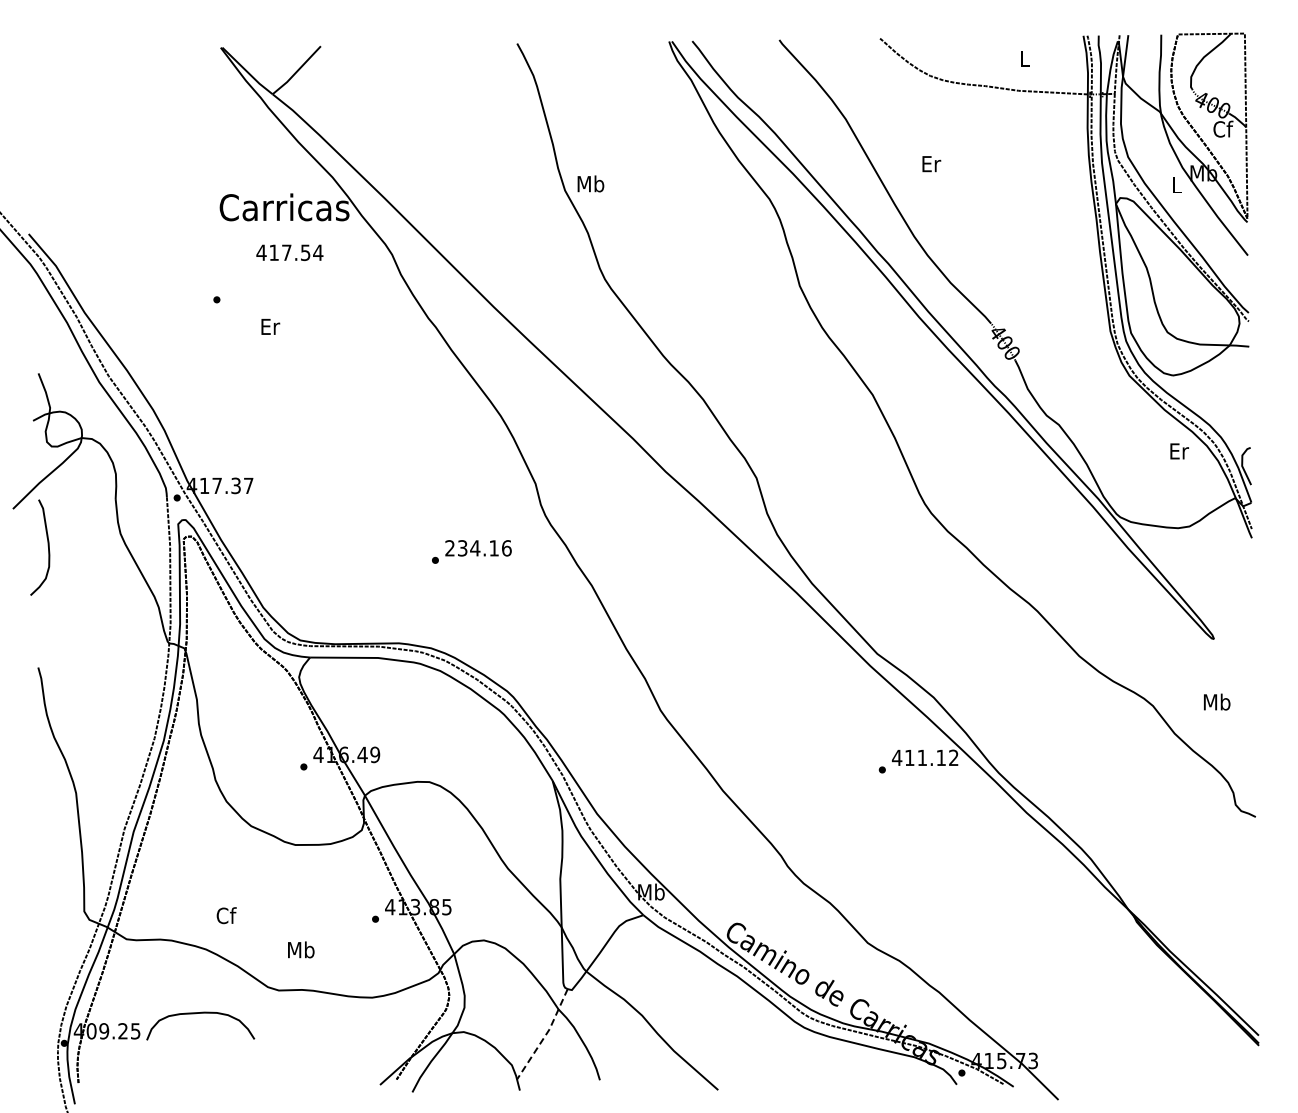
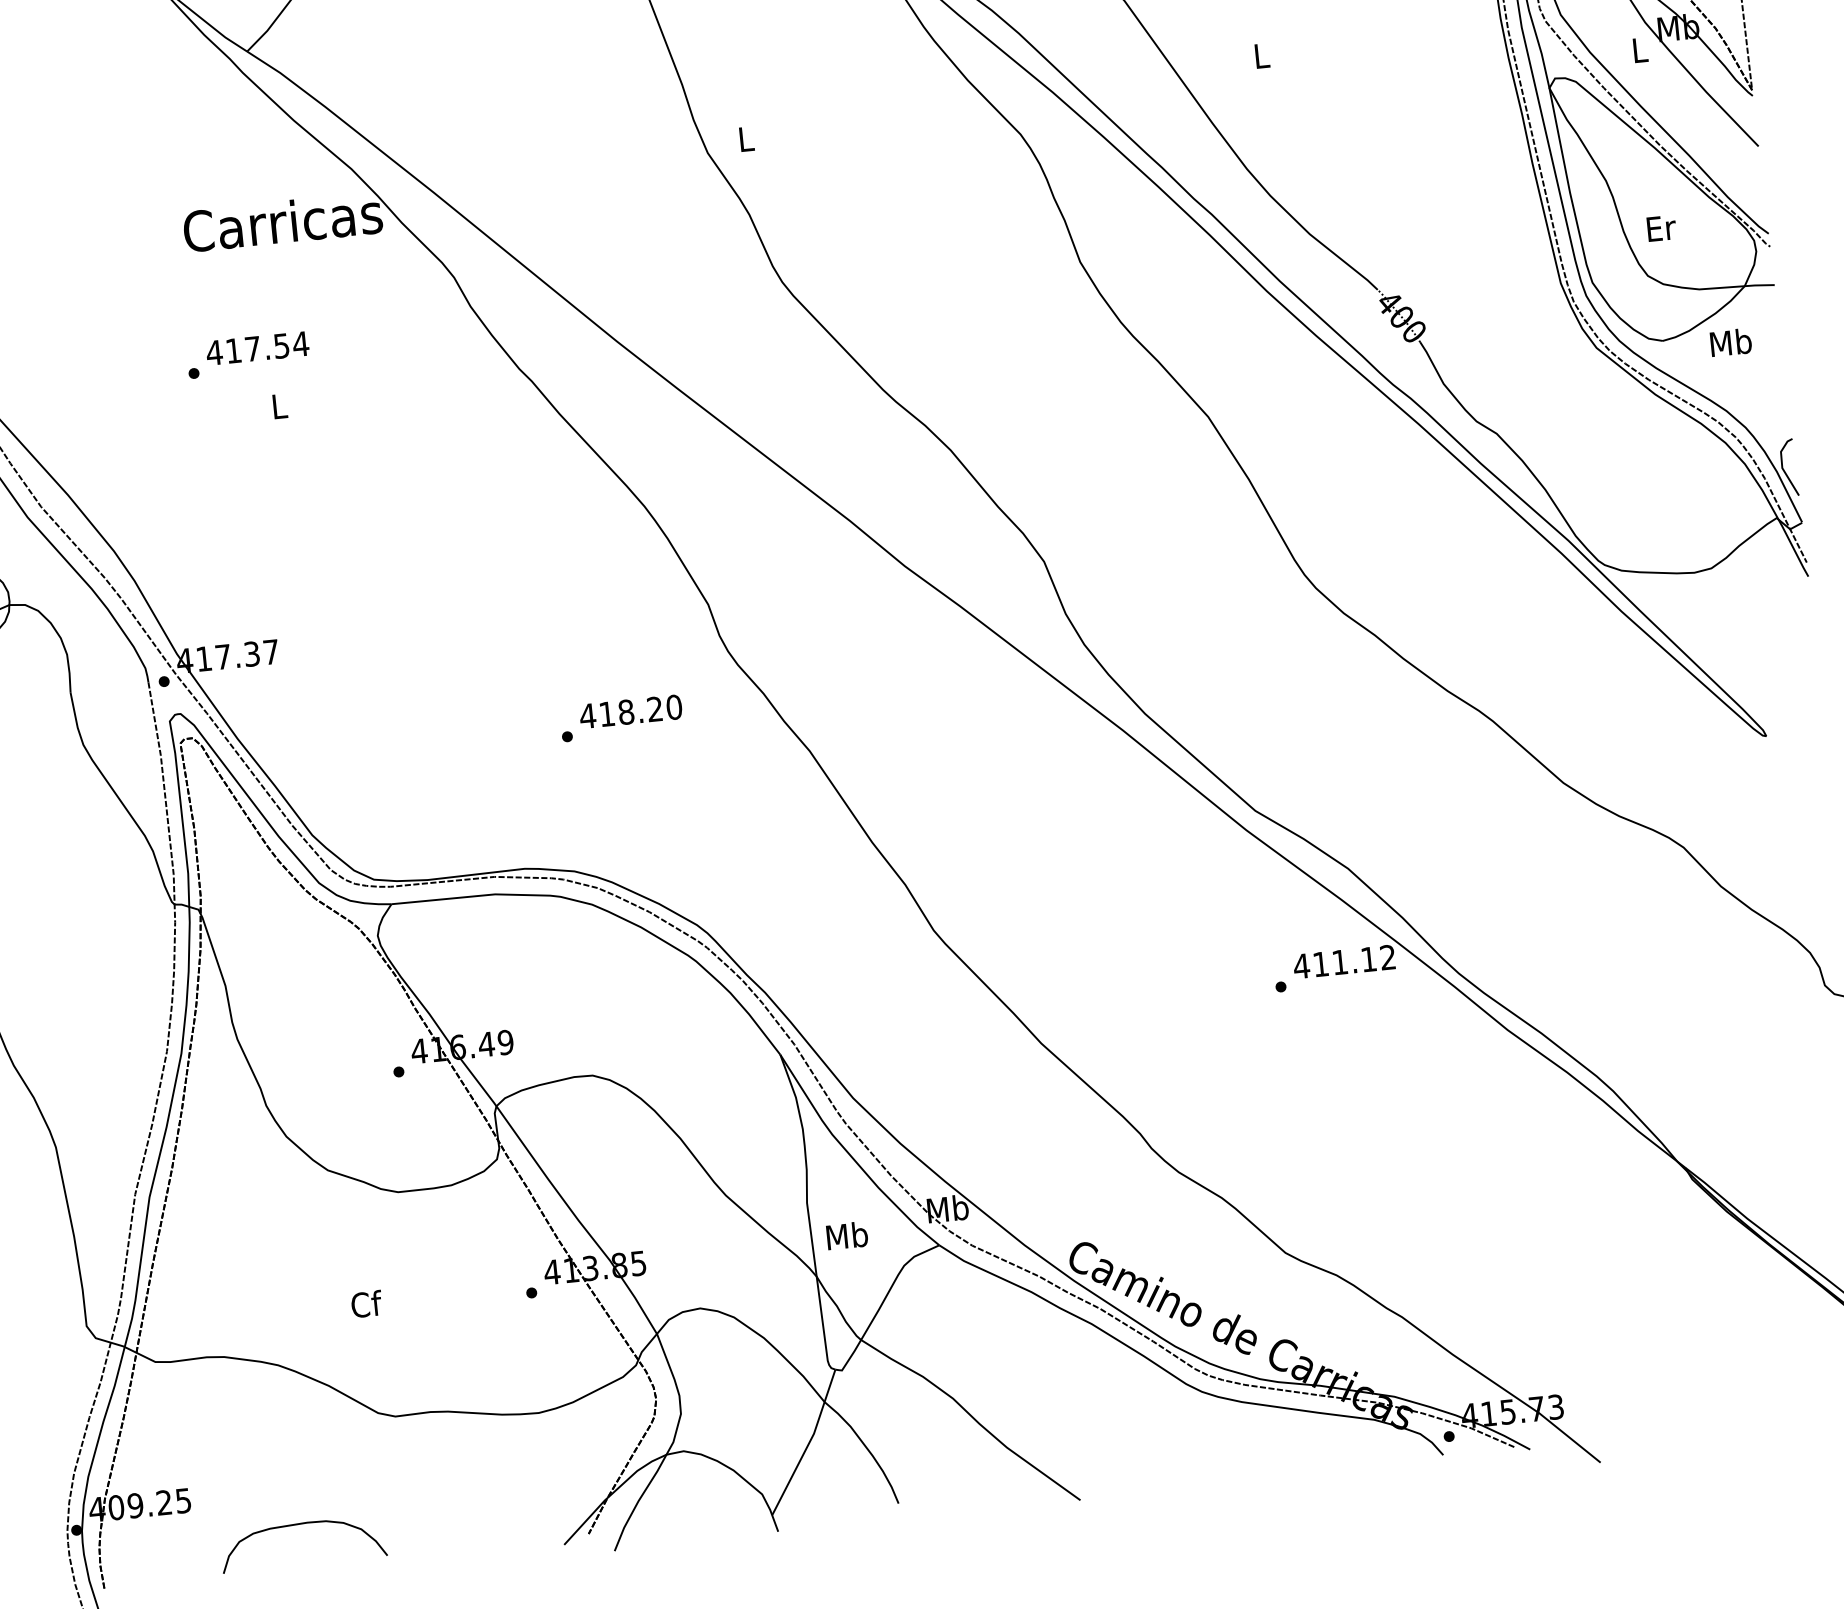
text: (931, 164) -> (1262, 56), Er -> L
text: (590, 183) -> (745, 138), Mb -> L
text: (289, 252) -> (257, 348), moved
text: (270, 326) -> (279, 405), Er -> L
text: (1179, 451) -> (1661, 228), moved
text: (477, 548) -> (629, 712), 234.16 -> 418.20
text: (1217, 701) -> (1731, 341), moved
text: (226, 915) -> (366, 1303), moved
text: (301, 949) -> (847, 1235), moved
curve: (200, 1013) -> (301, 1524), moved
line: (545, 1035) -> (808, 1443), dashed -> solid

